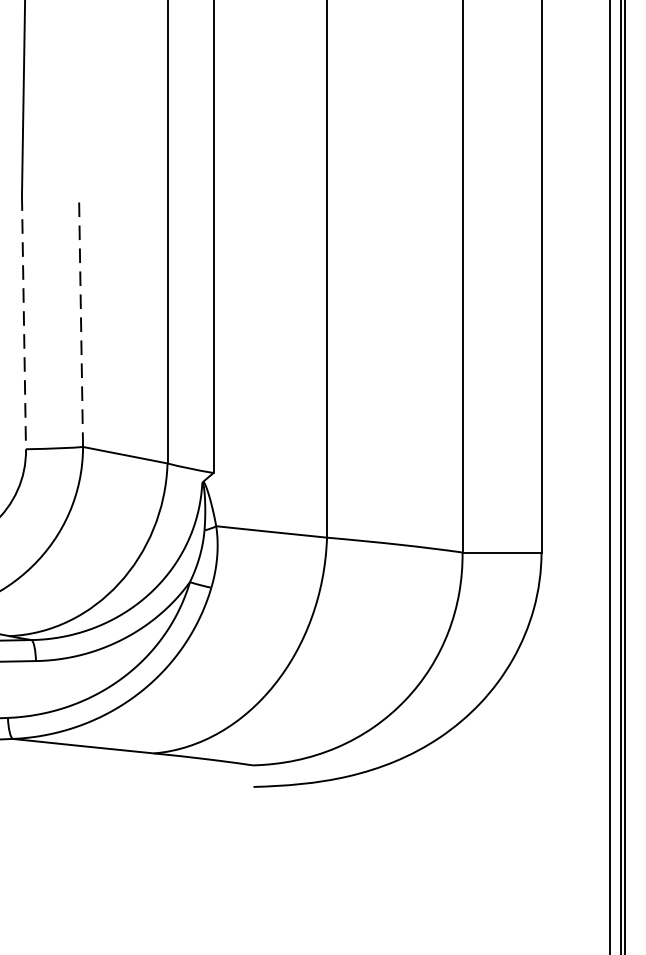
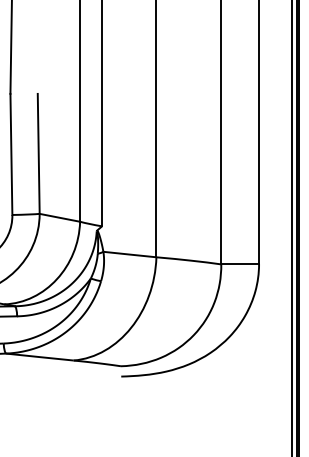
line: (80, 320) -> (38, 153), dashed -> solid
line: (24, 322) -> (11, 154), dashed -> solid

